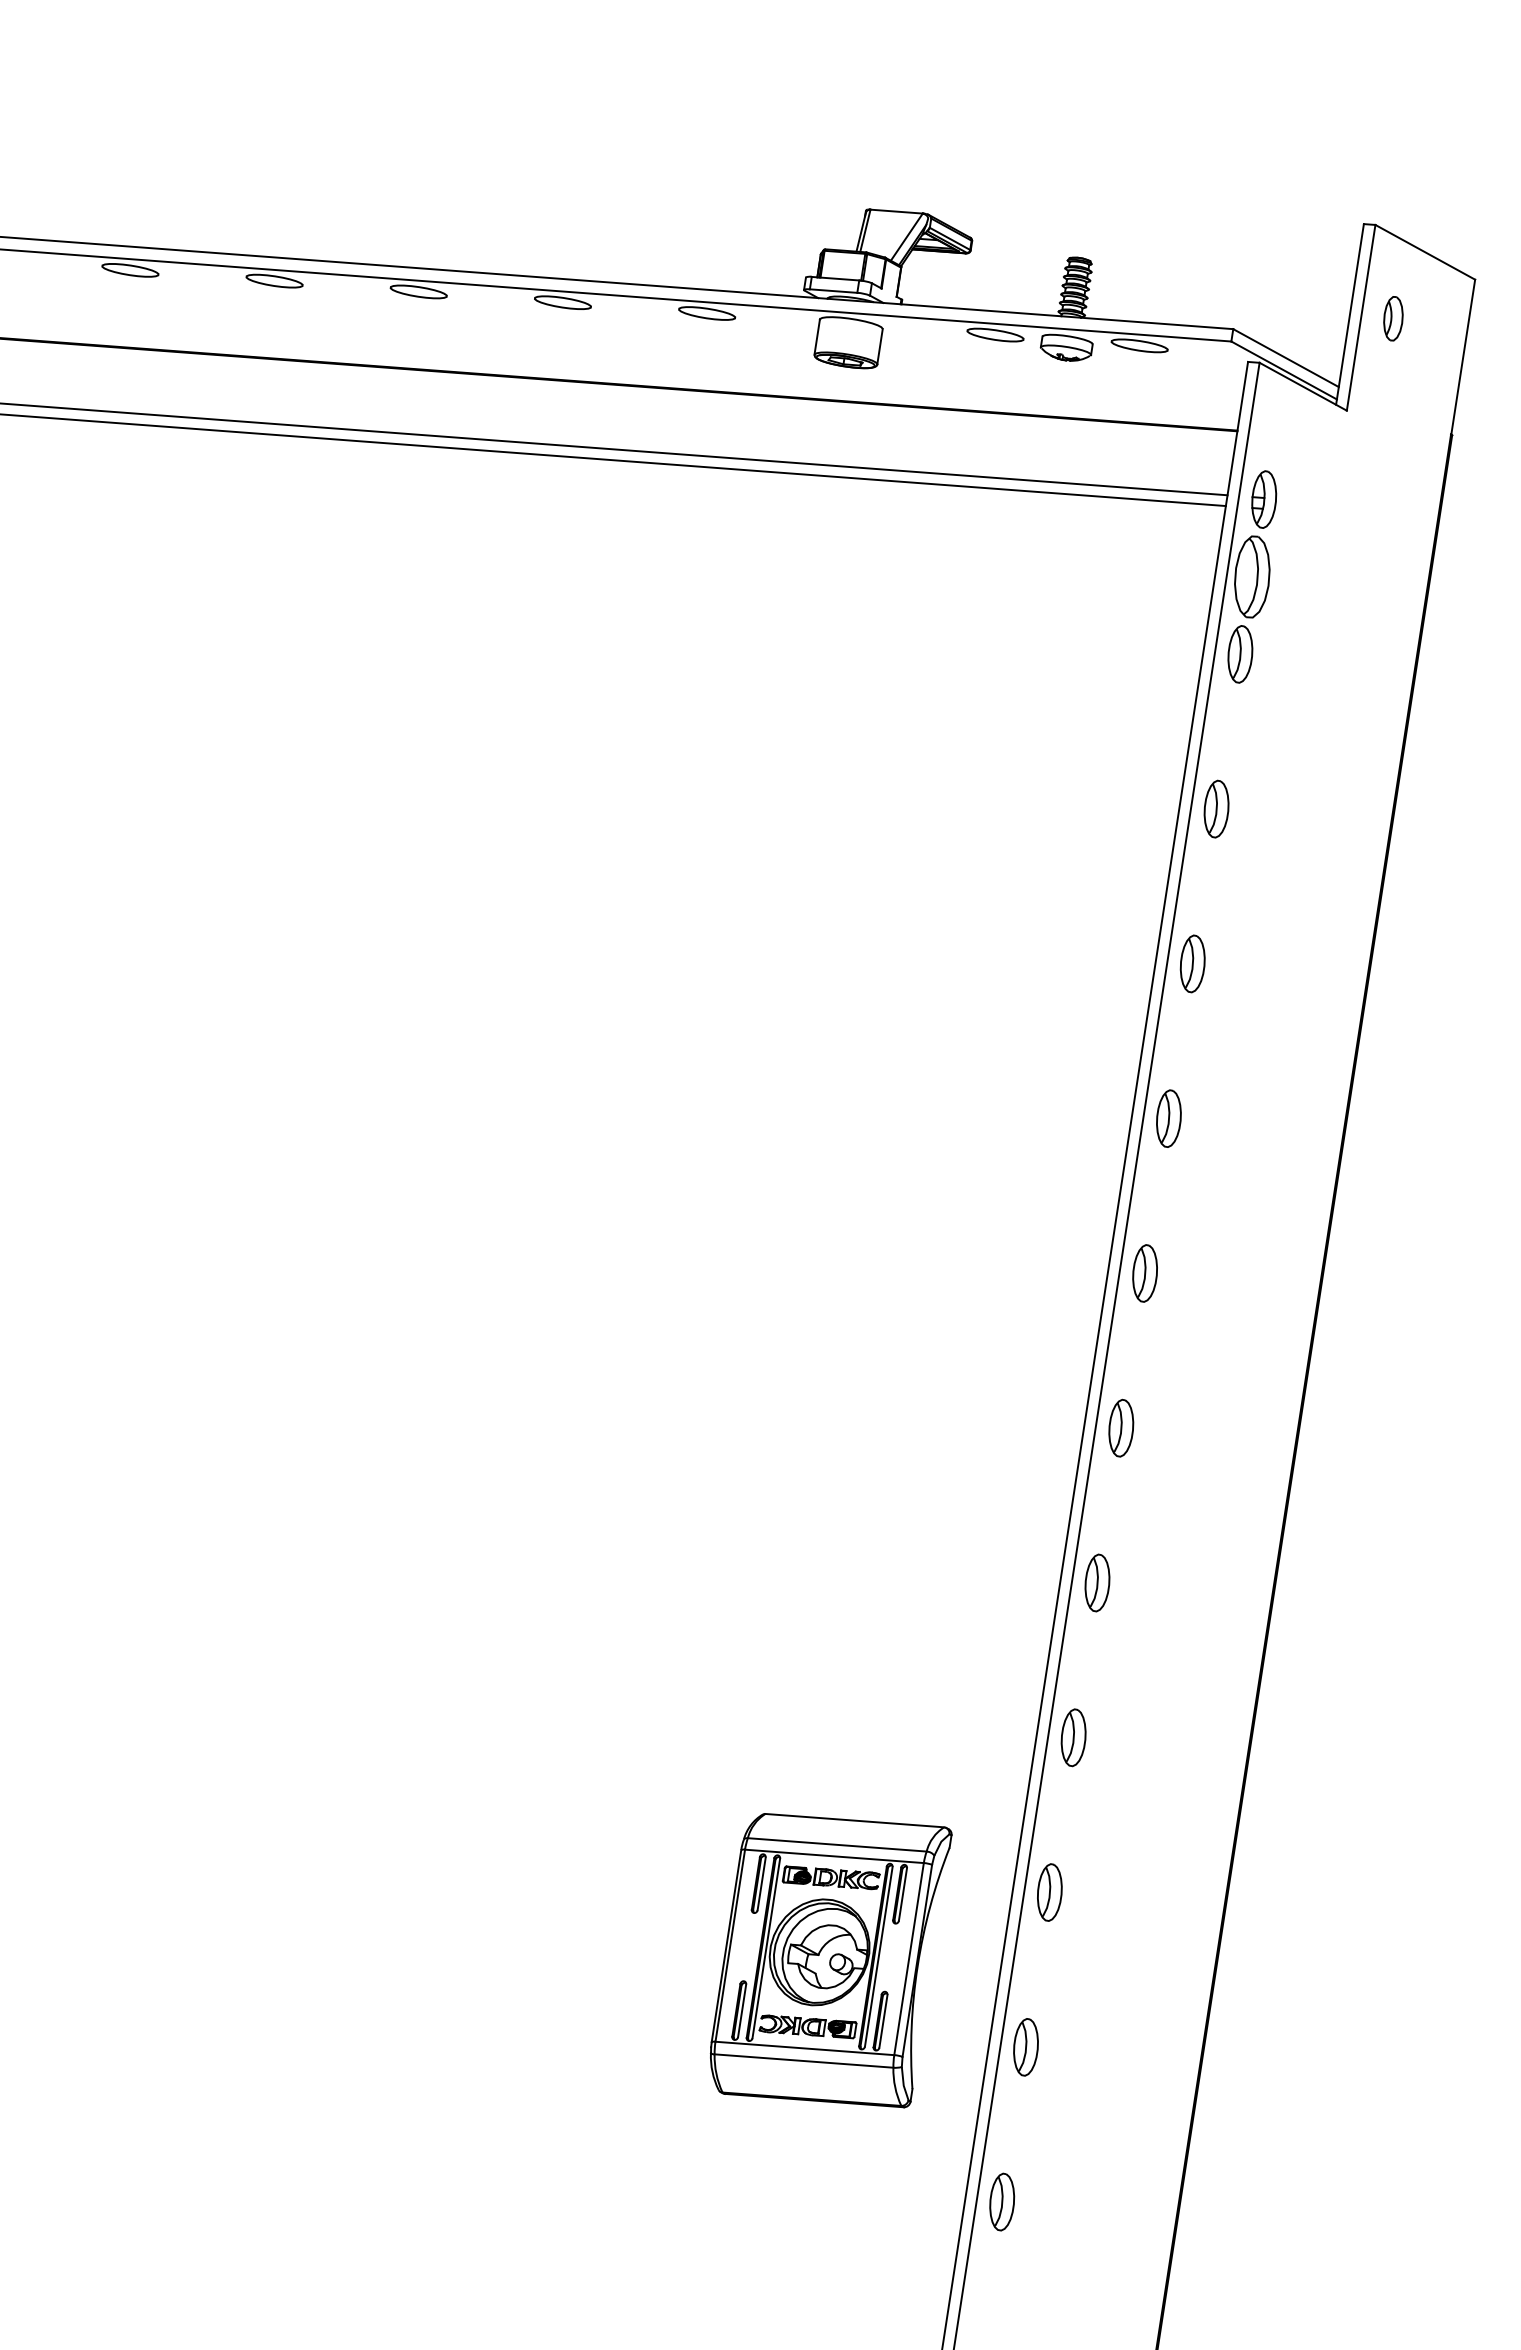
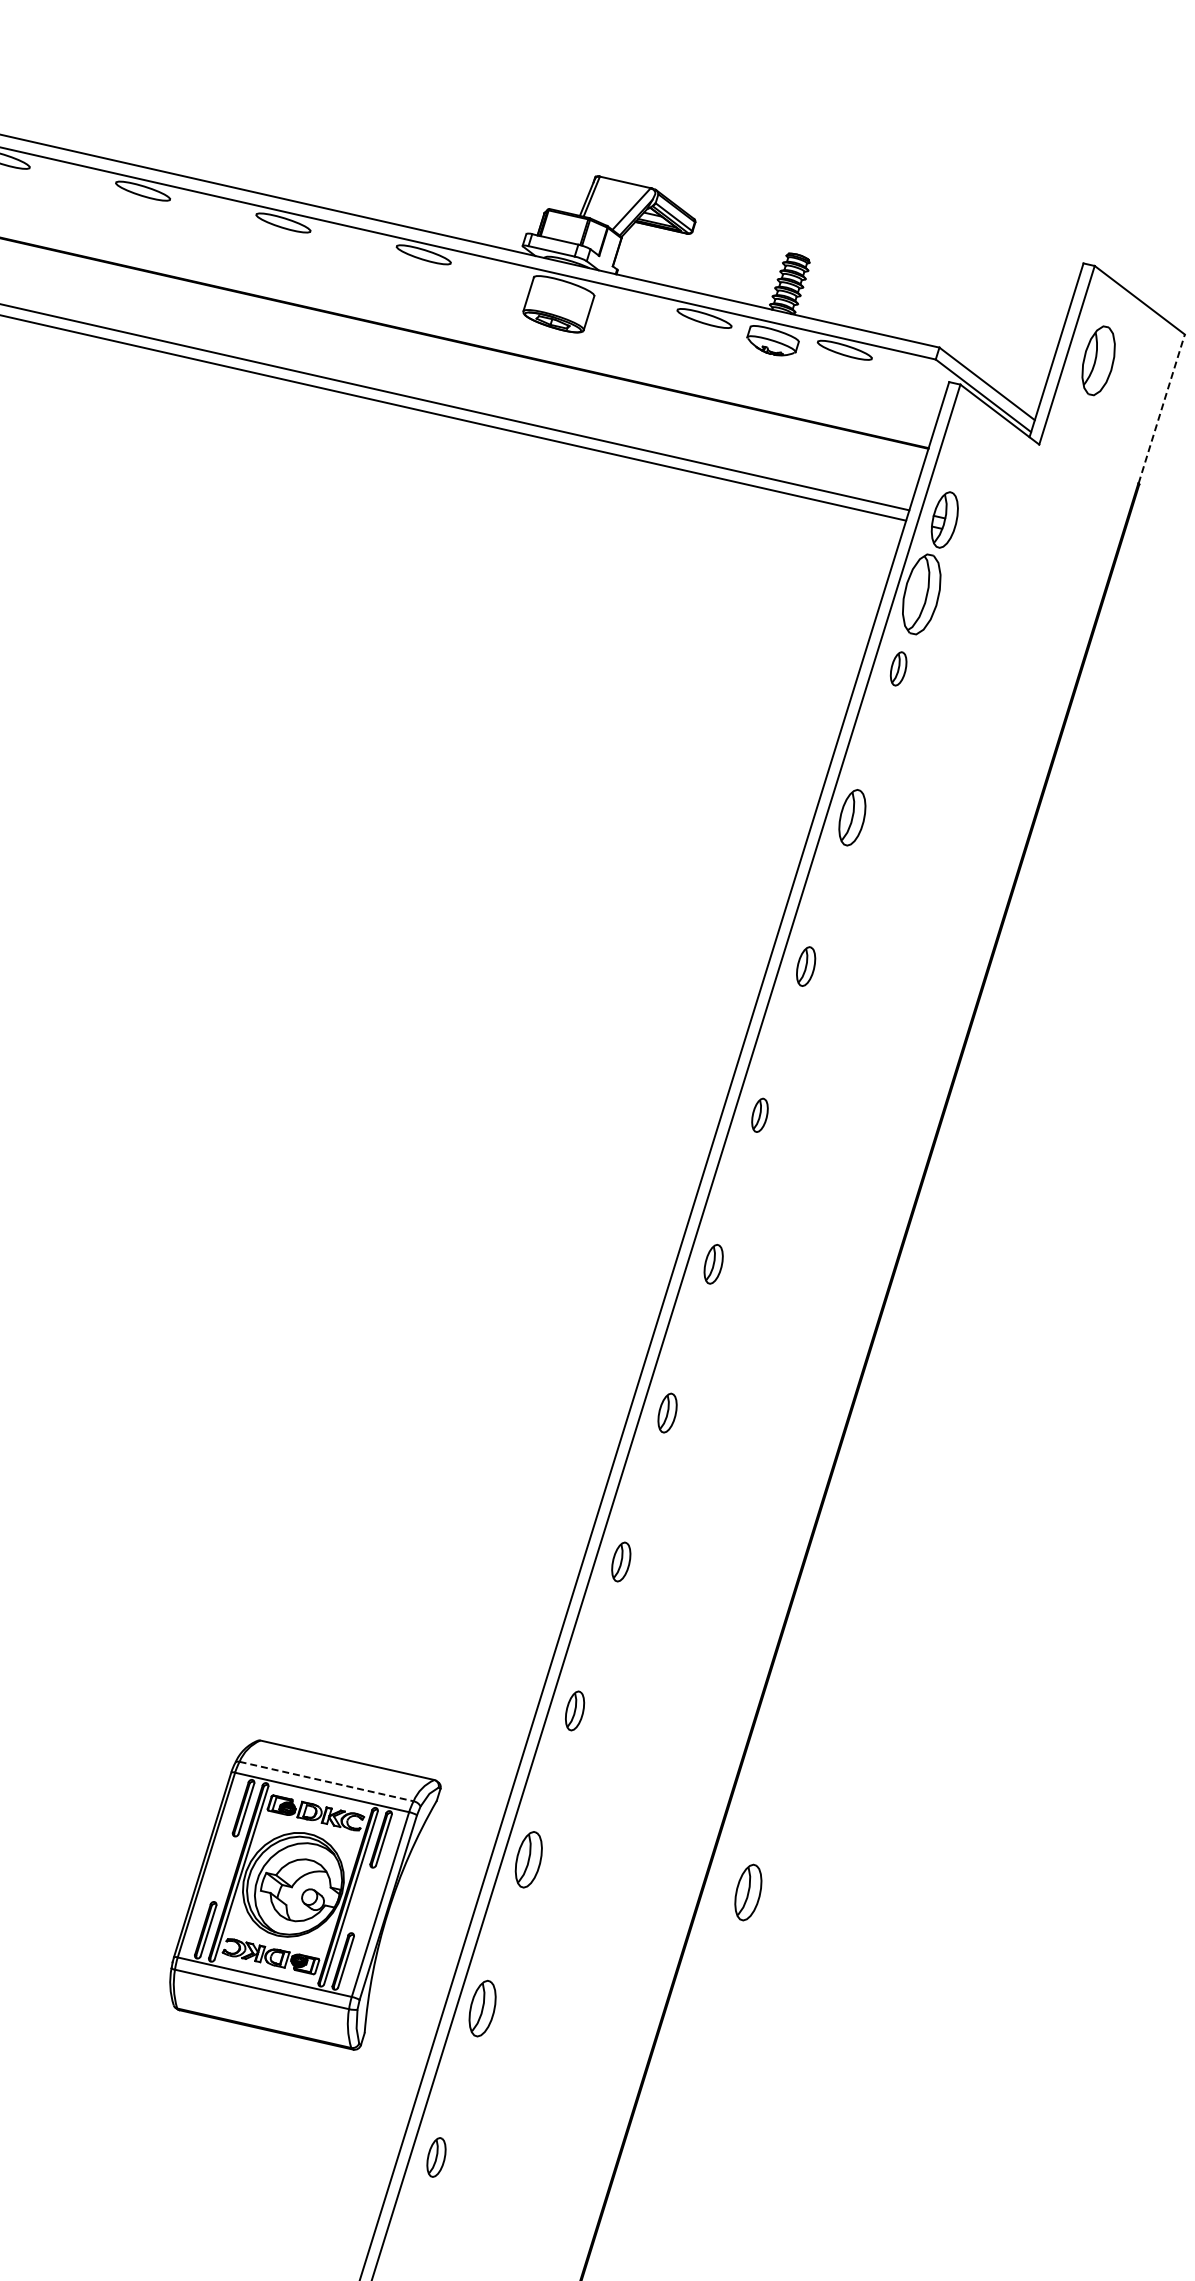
part: (1393, 318) -> (1098, 360), size x1.6
line: (1463, 356) -> (1162, 408), solid -> dashed
part: (1240, 654) -> (898, 668), size x0.6
part: (1192, 963) -> (805, 966), size x0.7
part: (1168, 1118) -> (759, 1115), size x0.6
part: (1144, 1273) -> (713, 1264), size x0.7
part: (1121, 1427) -> (667, 1412), size x0.7
part: (1097, 1582) -> (621, 1561), size x0.7
part: (1073, 1737) -> (574, 1710), size x0.7
line: (837, 1844) -> (326, 1781), solid -> dashed
part: (1272, 1892) -> (748, 1892), added
part: (1002, 2201) -> (436, 2156), size x0.7

